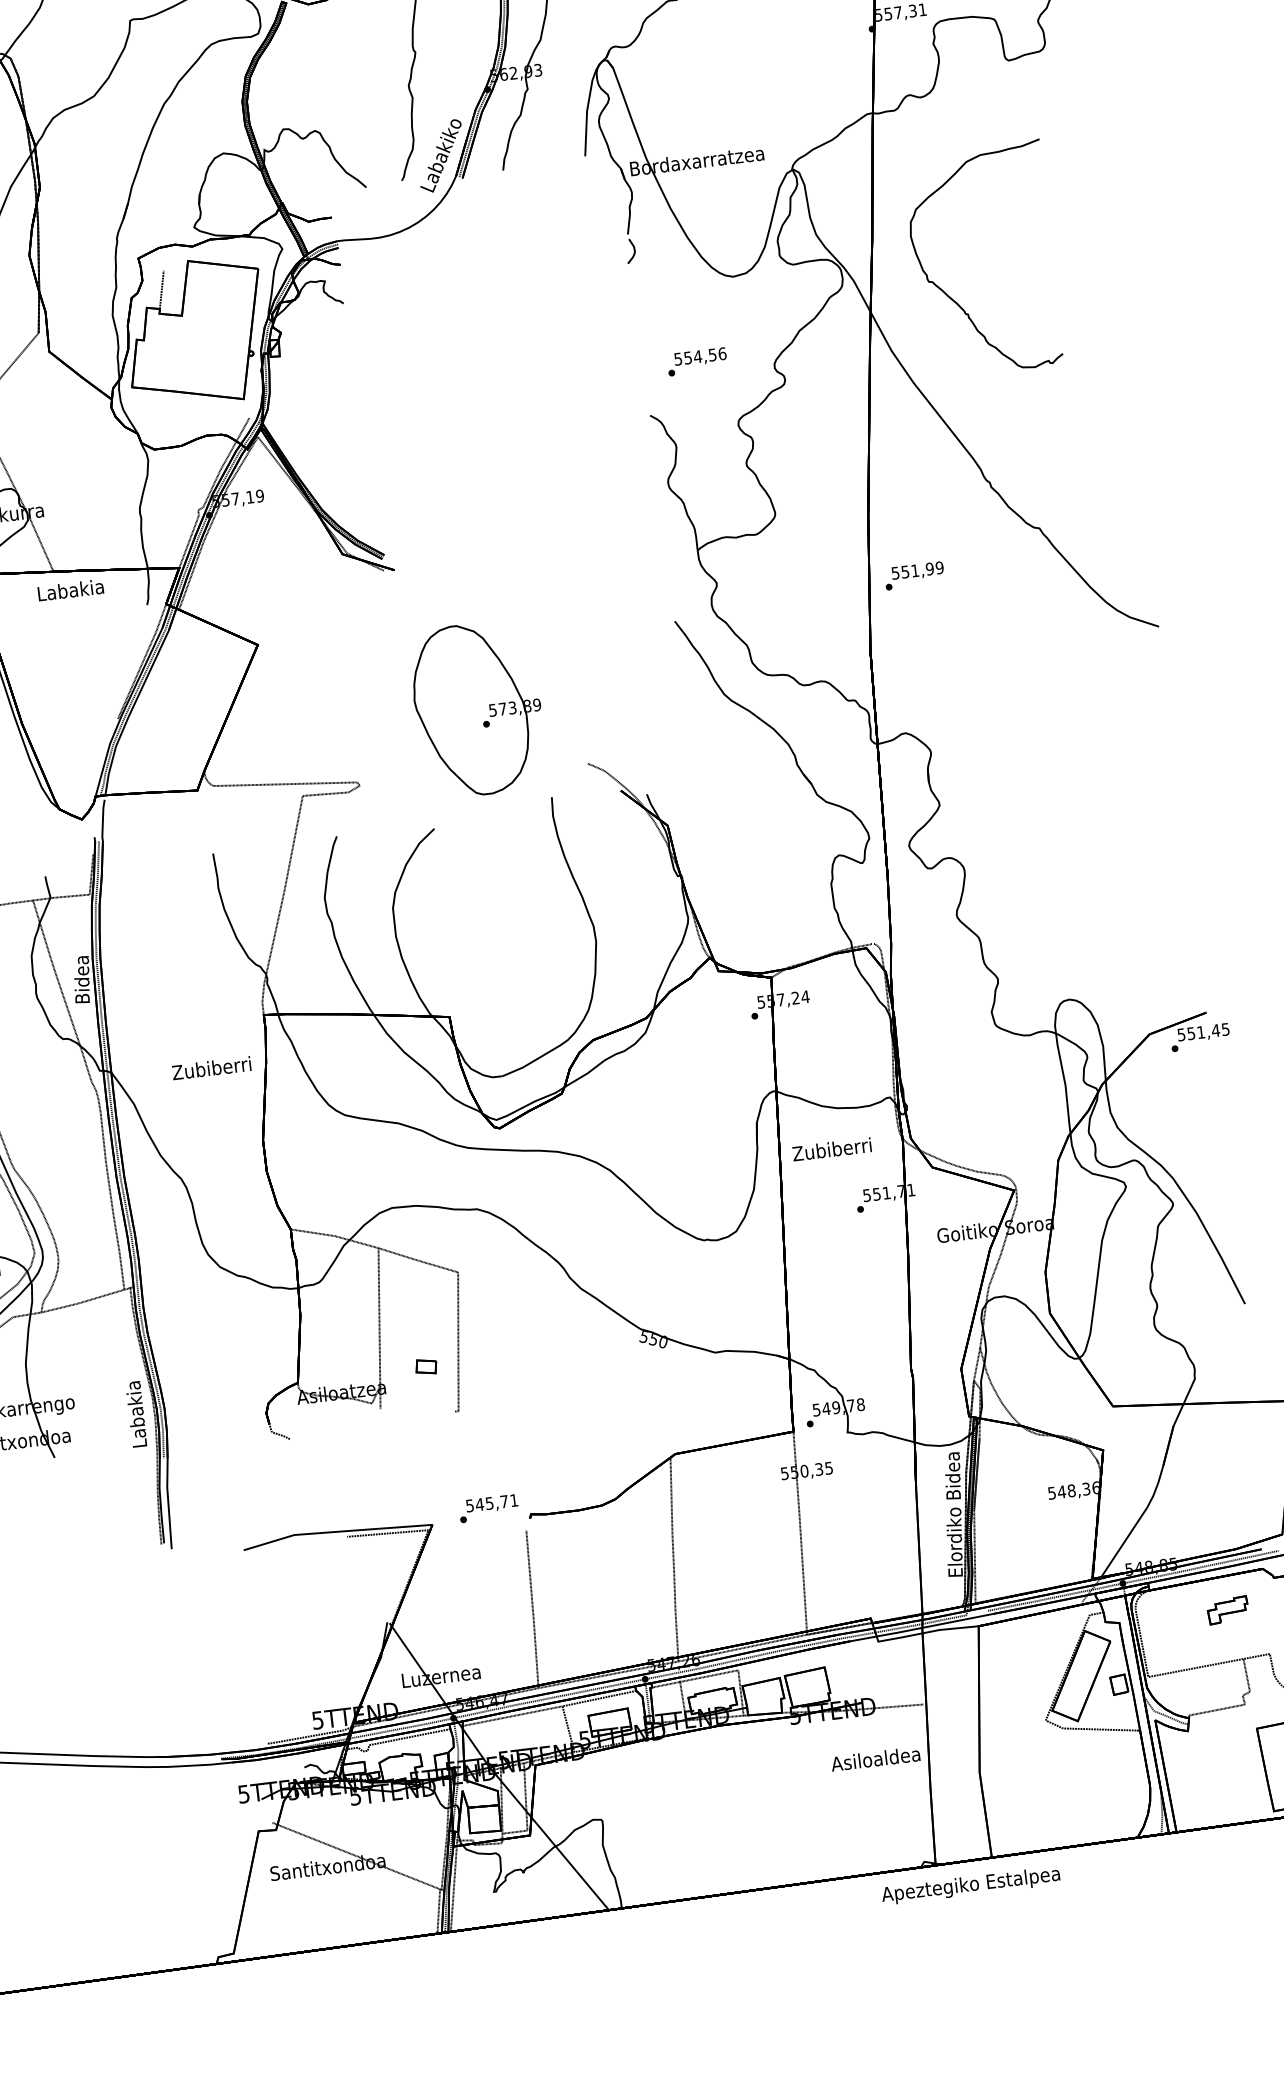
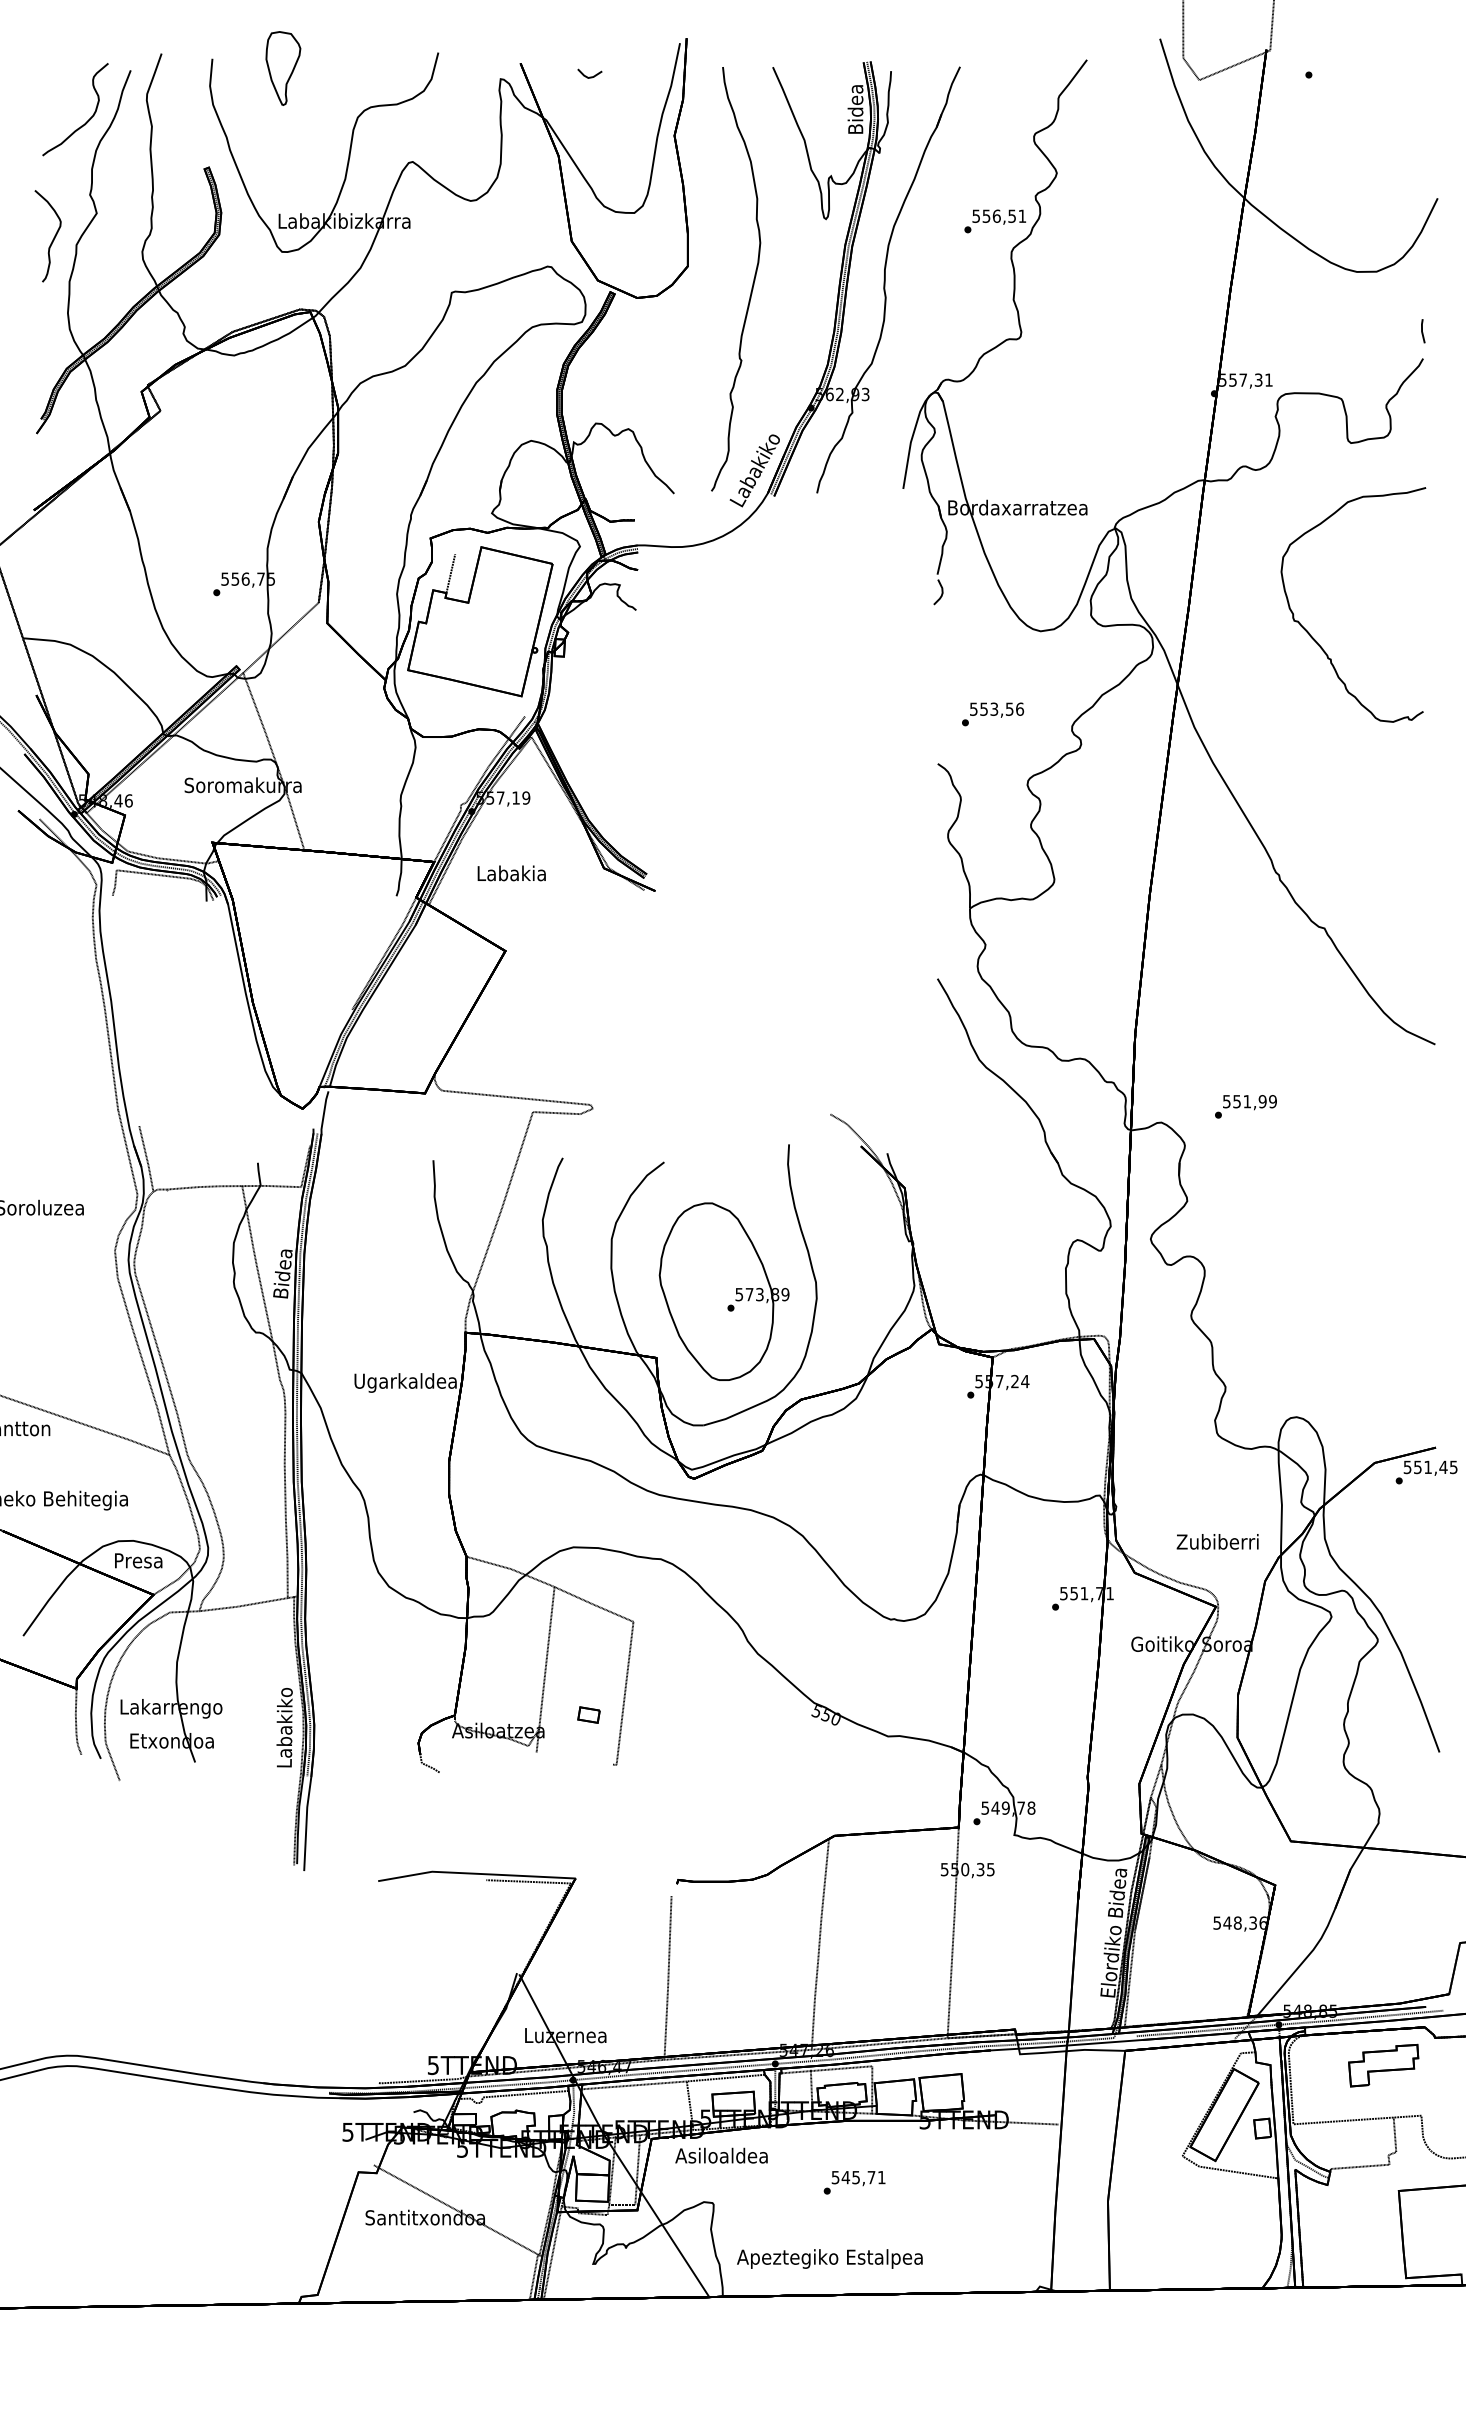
curve: (952, 298) -> (1316, 640), moved
text: (697, 356) -> (994, 708), 554,56 -> 553,56
text: (914, 575) -> (1245, 1106), moved
text: (70, 590) -> (511, 873), moved
part: (477, 709) -> (723, 1291), moved
text: (212, 1069) -> (405, 1382), Zubiberri -> Ugarkaldea
text: (831, 1149) -> (1217, 1541), moved
text: (136, 1414) -> (284, 1727), Labakia -> Labakiko
text: (488, 1508) -> (854, 2182), moved
part: (1227, 1610) -> (1383, 2065), size x1.67
text: (875, 1758) -> (721, 2155), moved
text: (970, 1885) -> (829, 2258), moved

